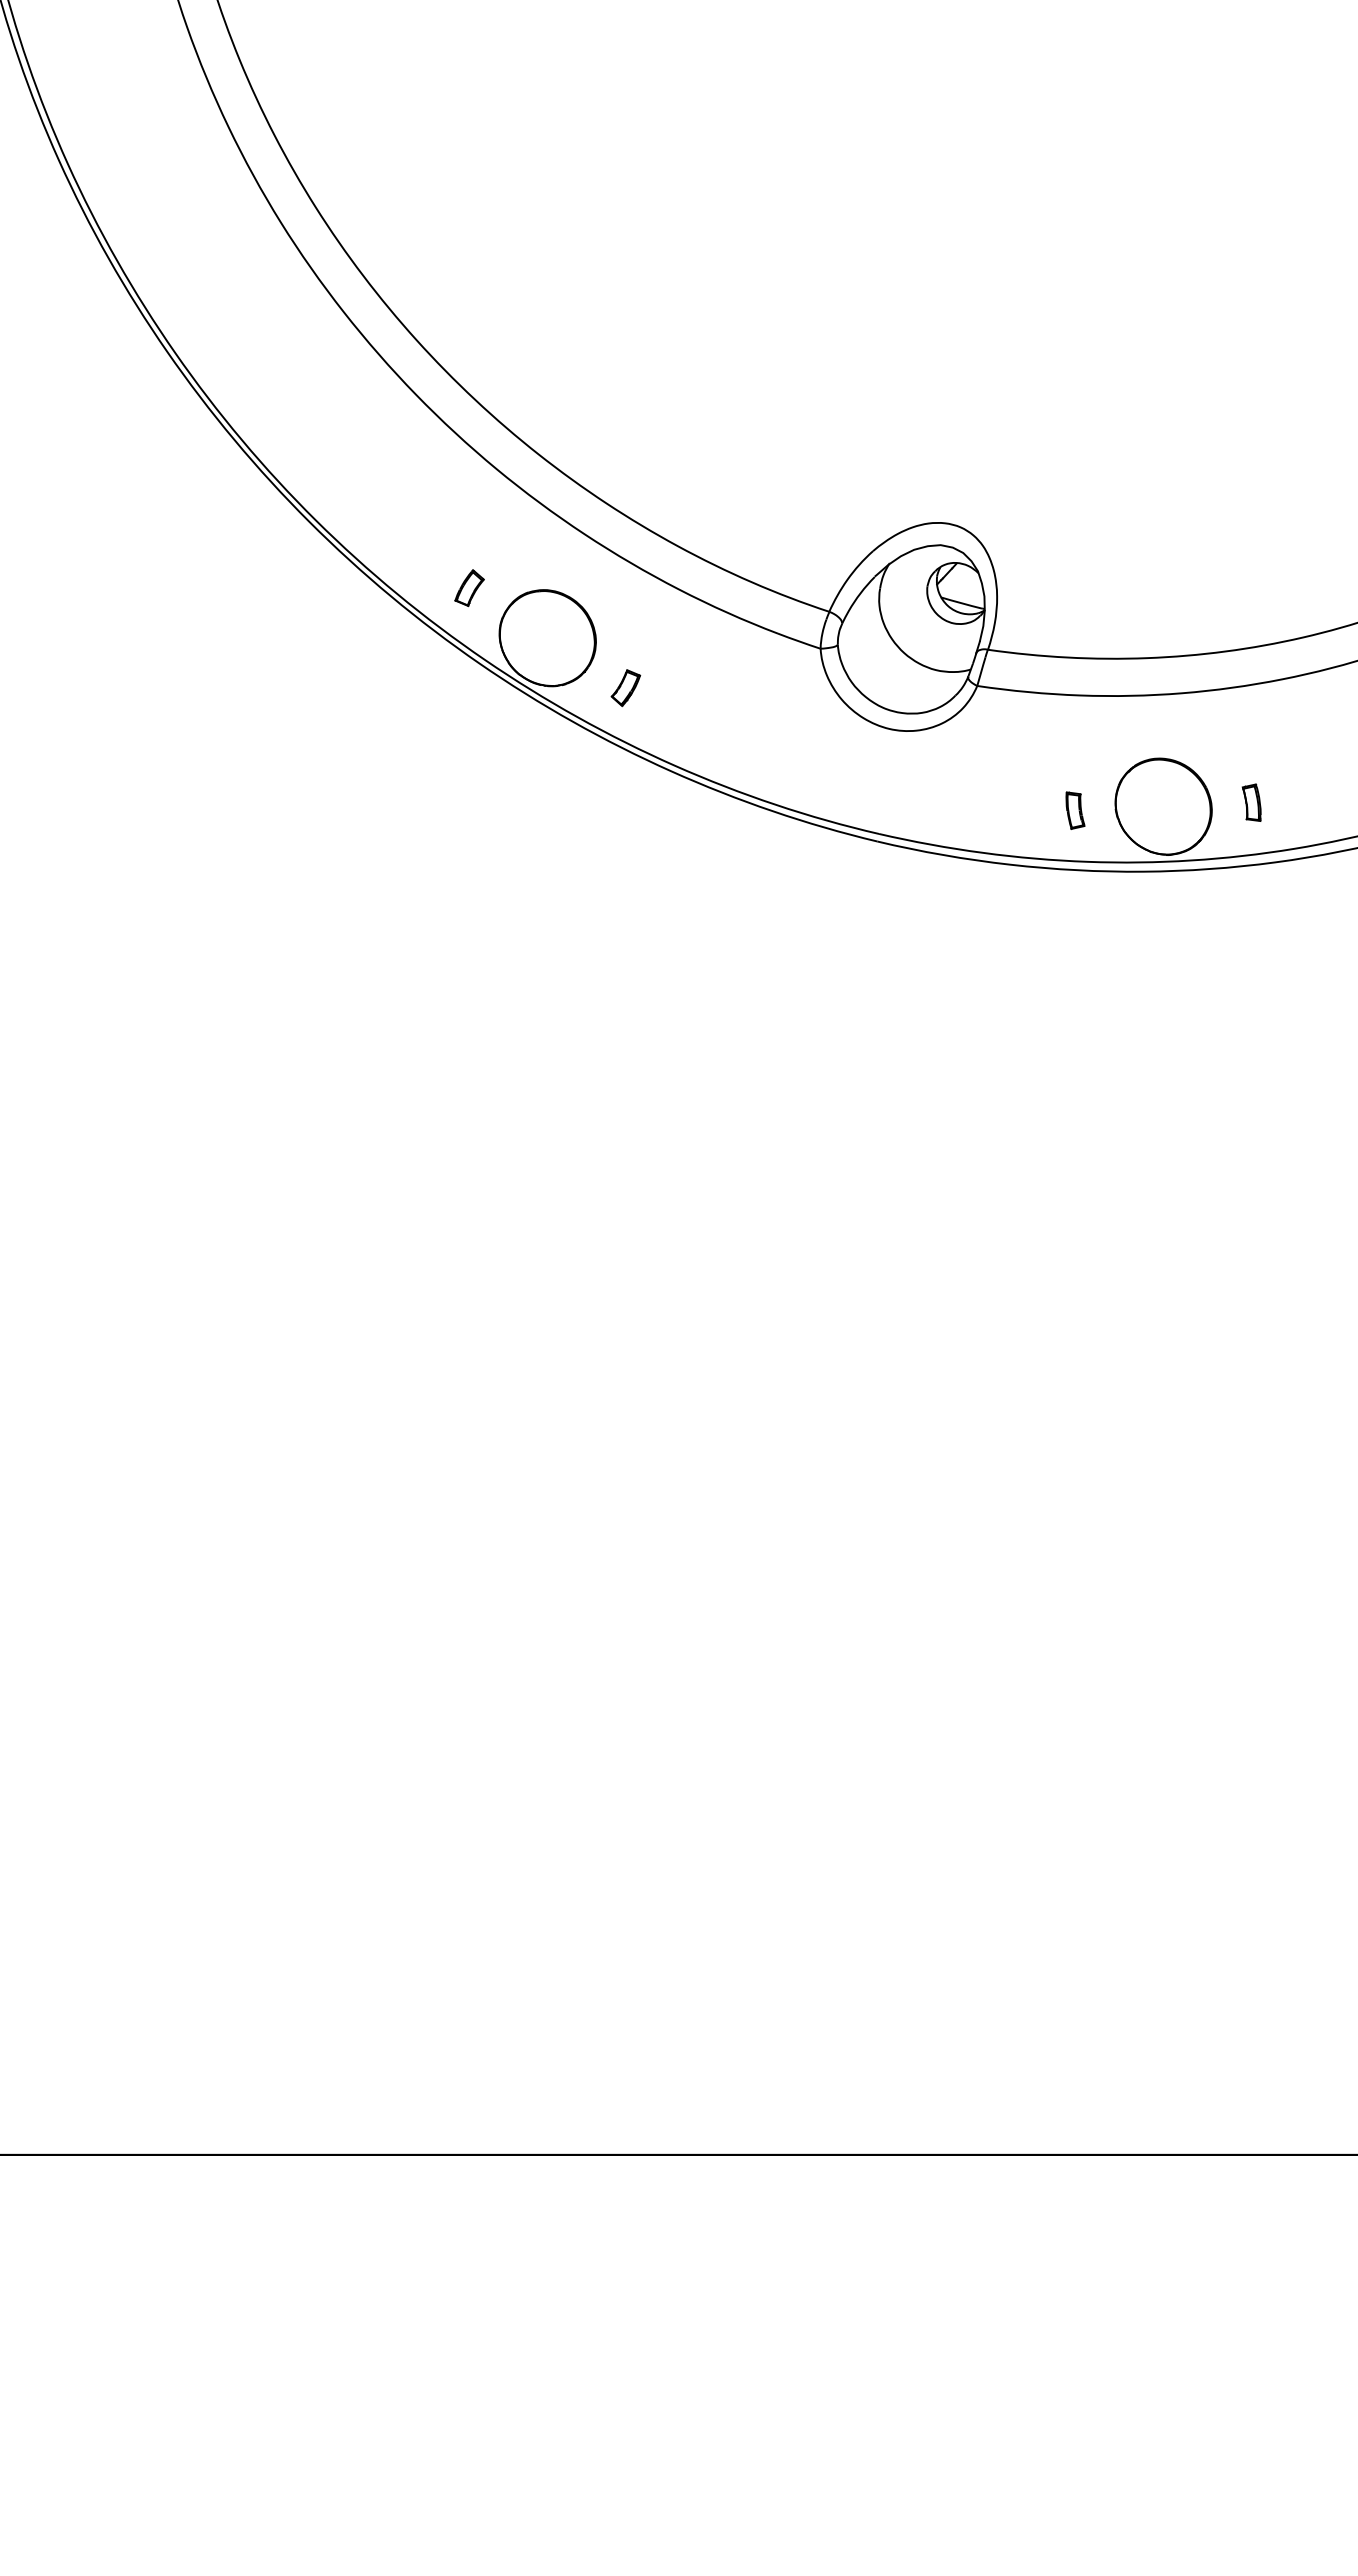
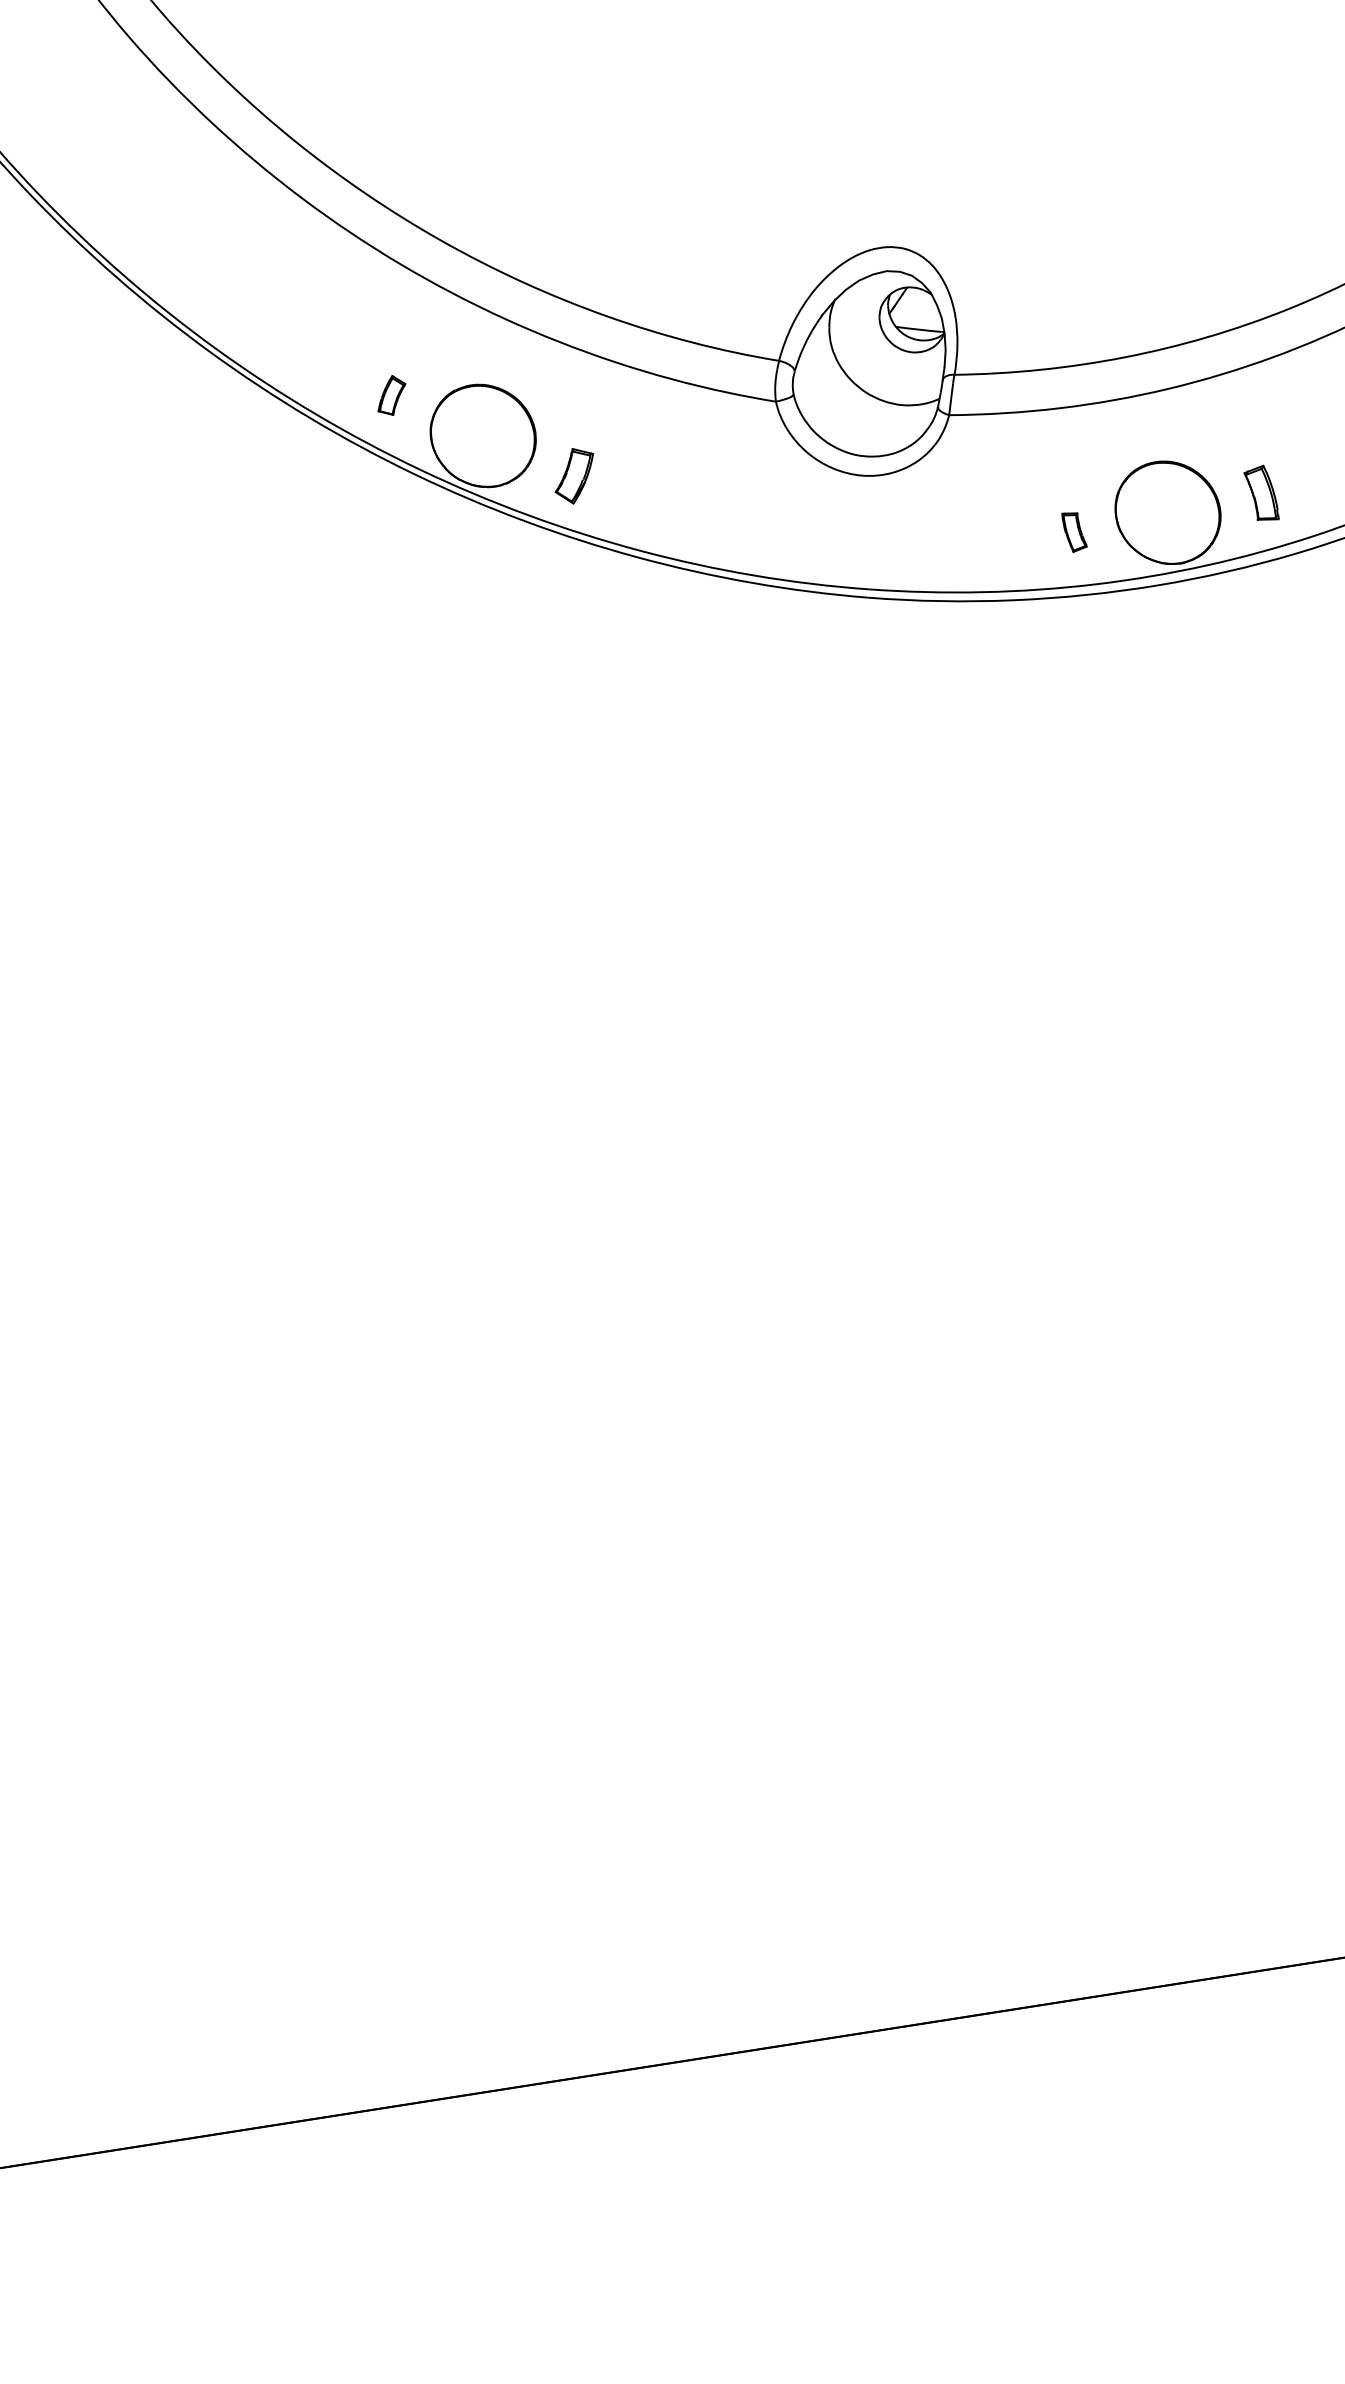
part: (625, 688) -> (574, 476), size x1.4
part: (1251, 802) -> (1260, 493), size x1.4

